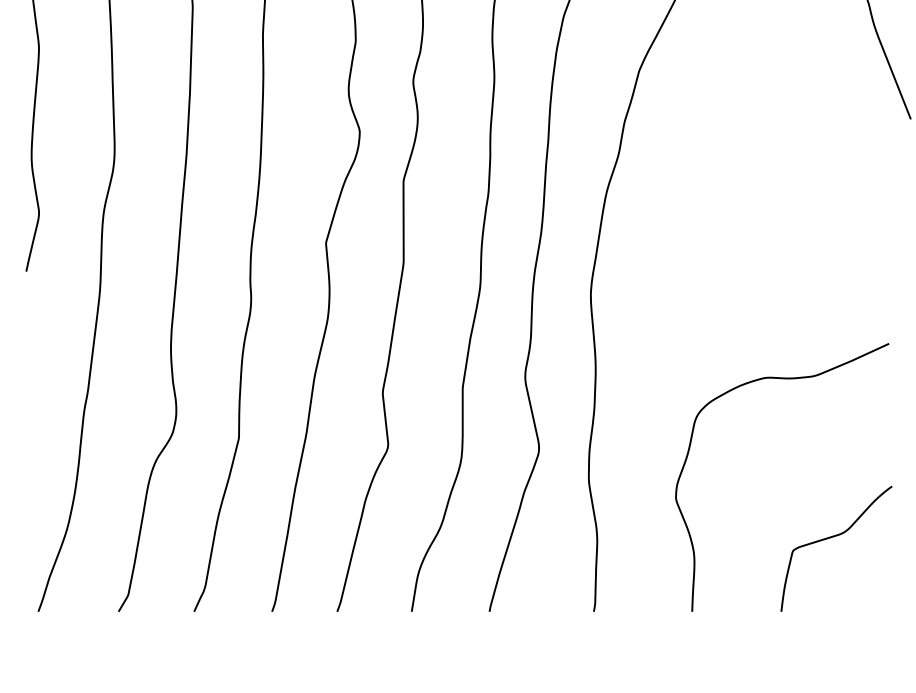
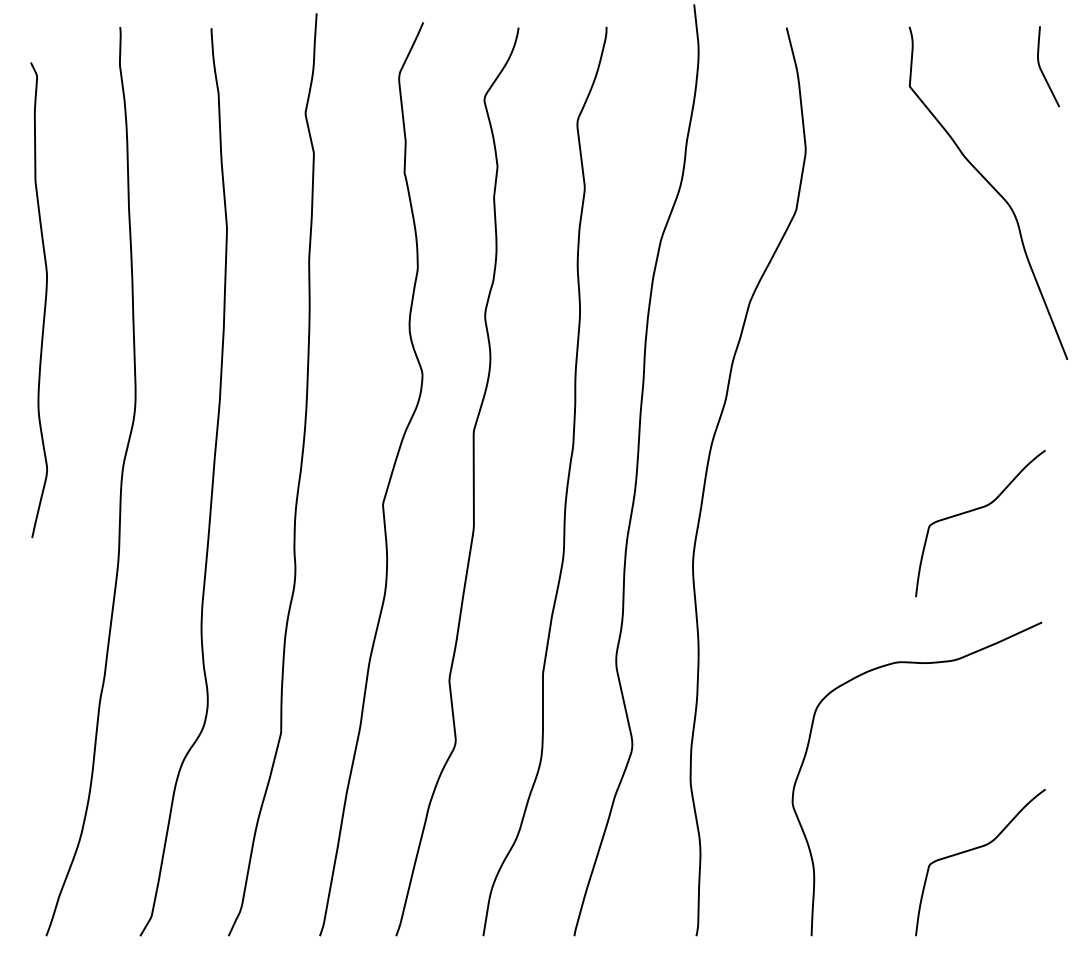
curve: (833, 248) -> (976, 510), added

